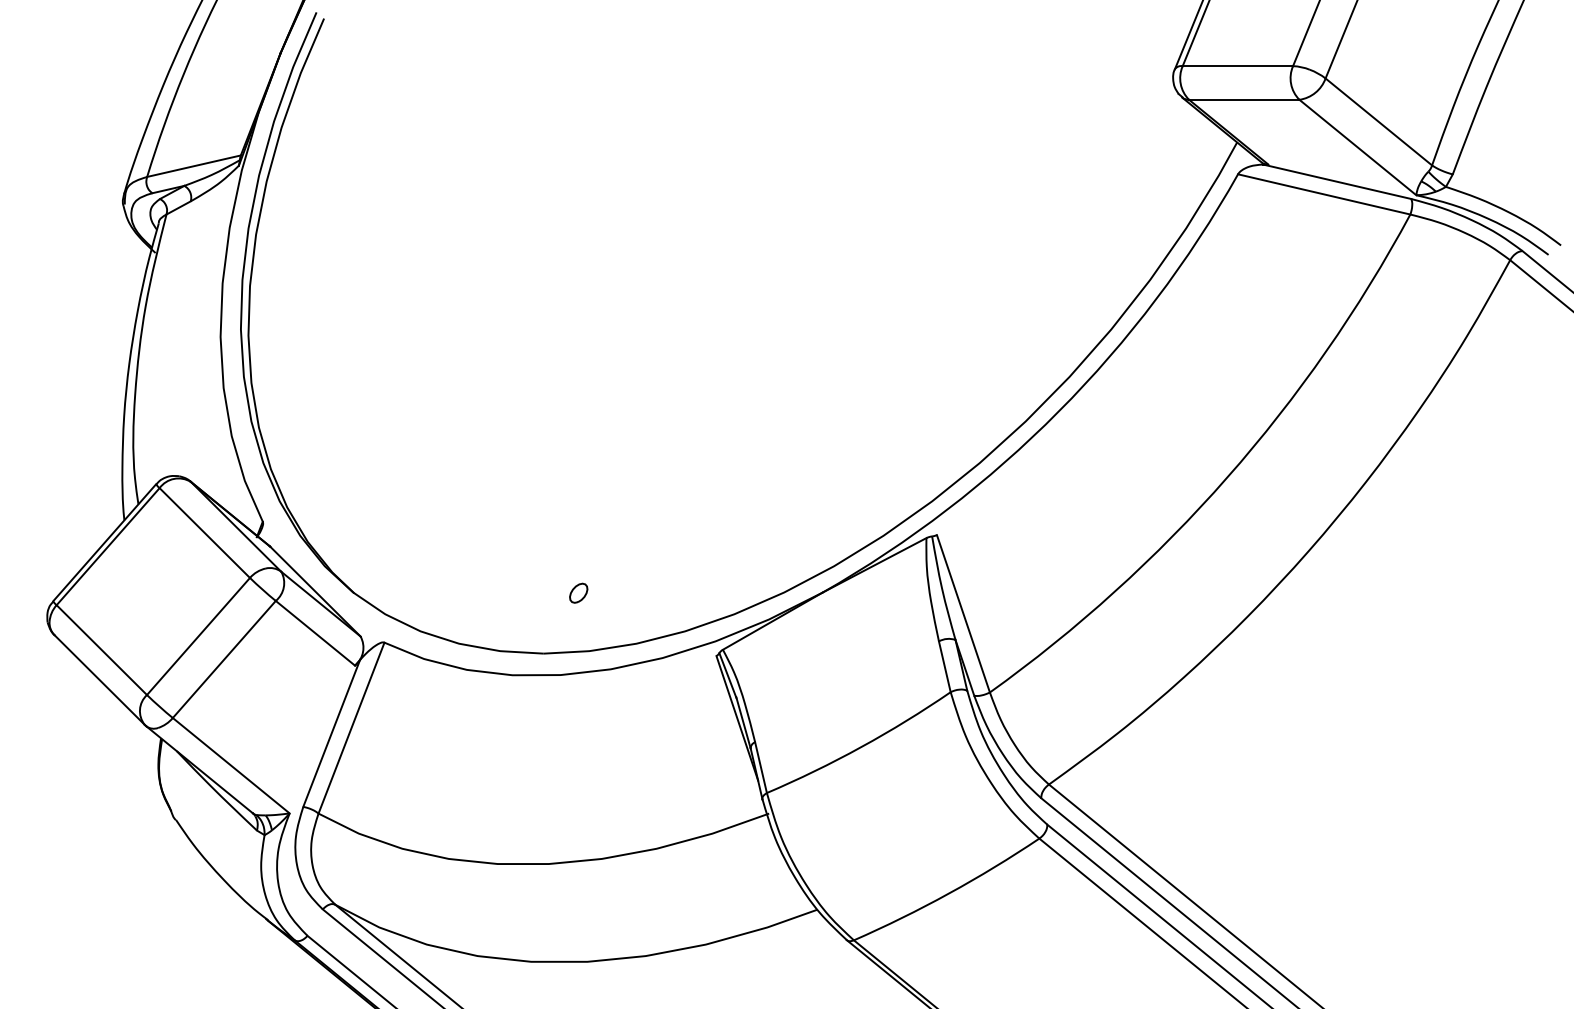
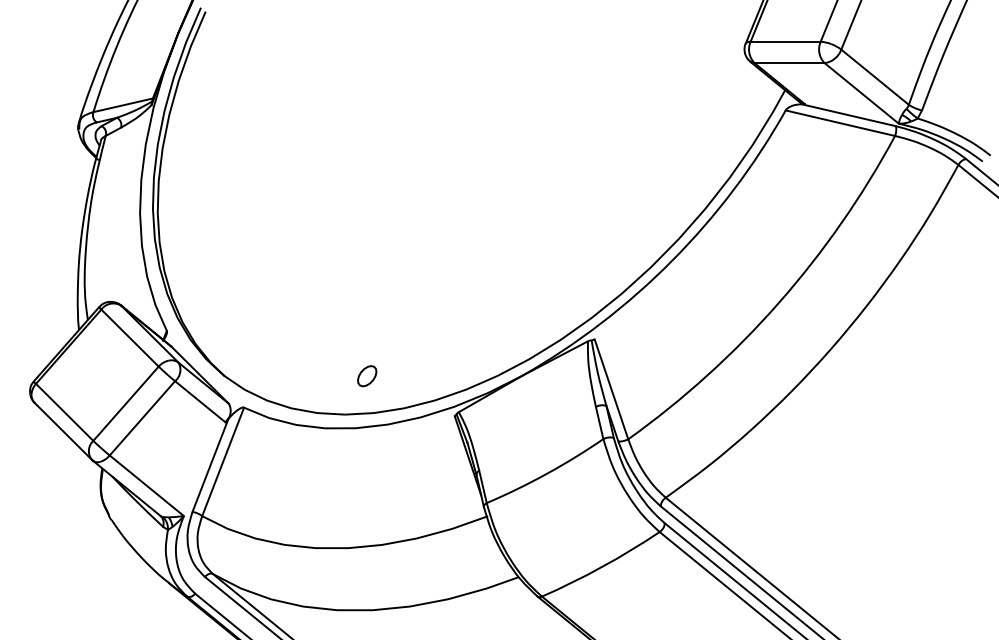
part: (578, 593) -> (367, 376), size x1.67

